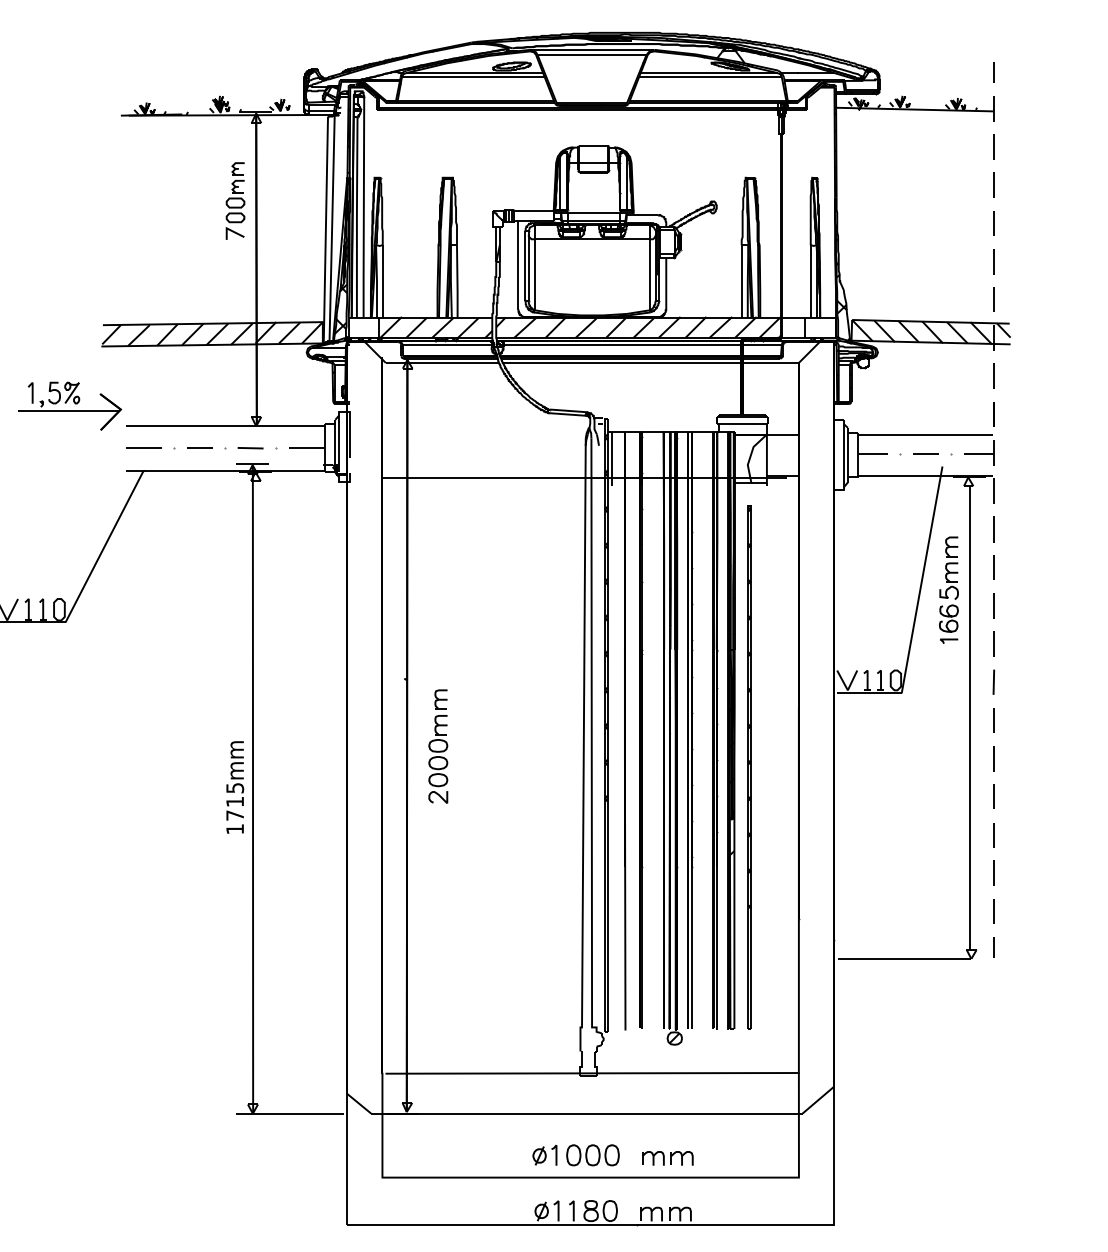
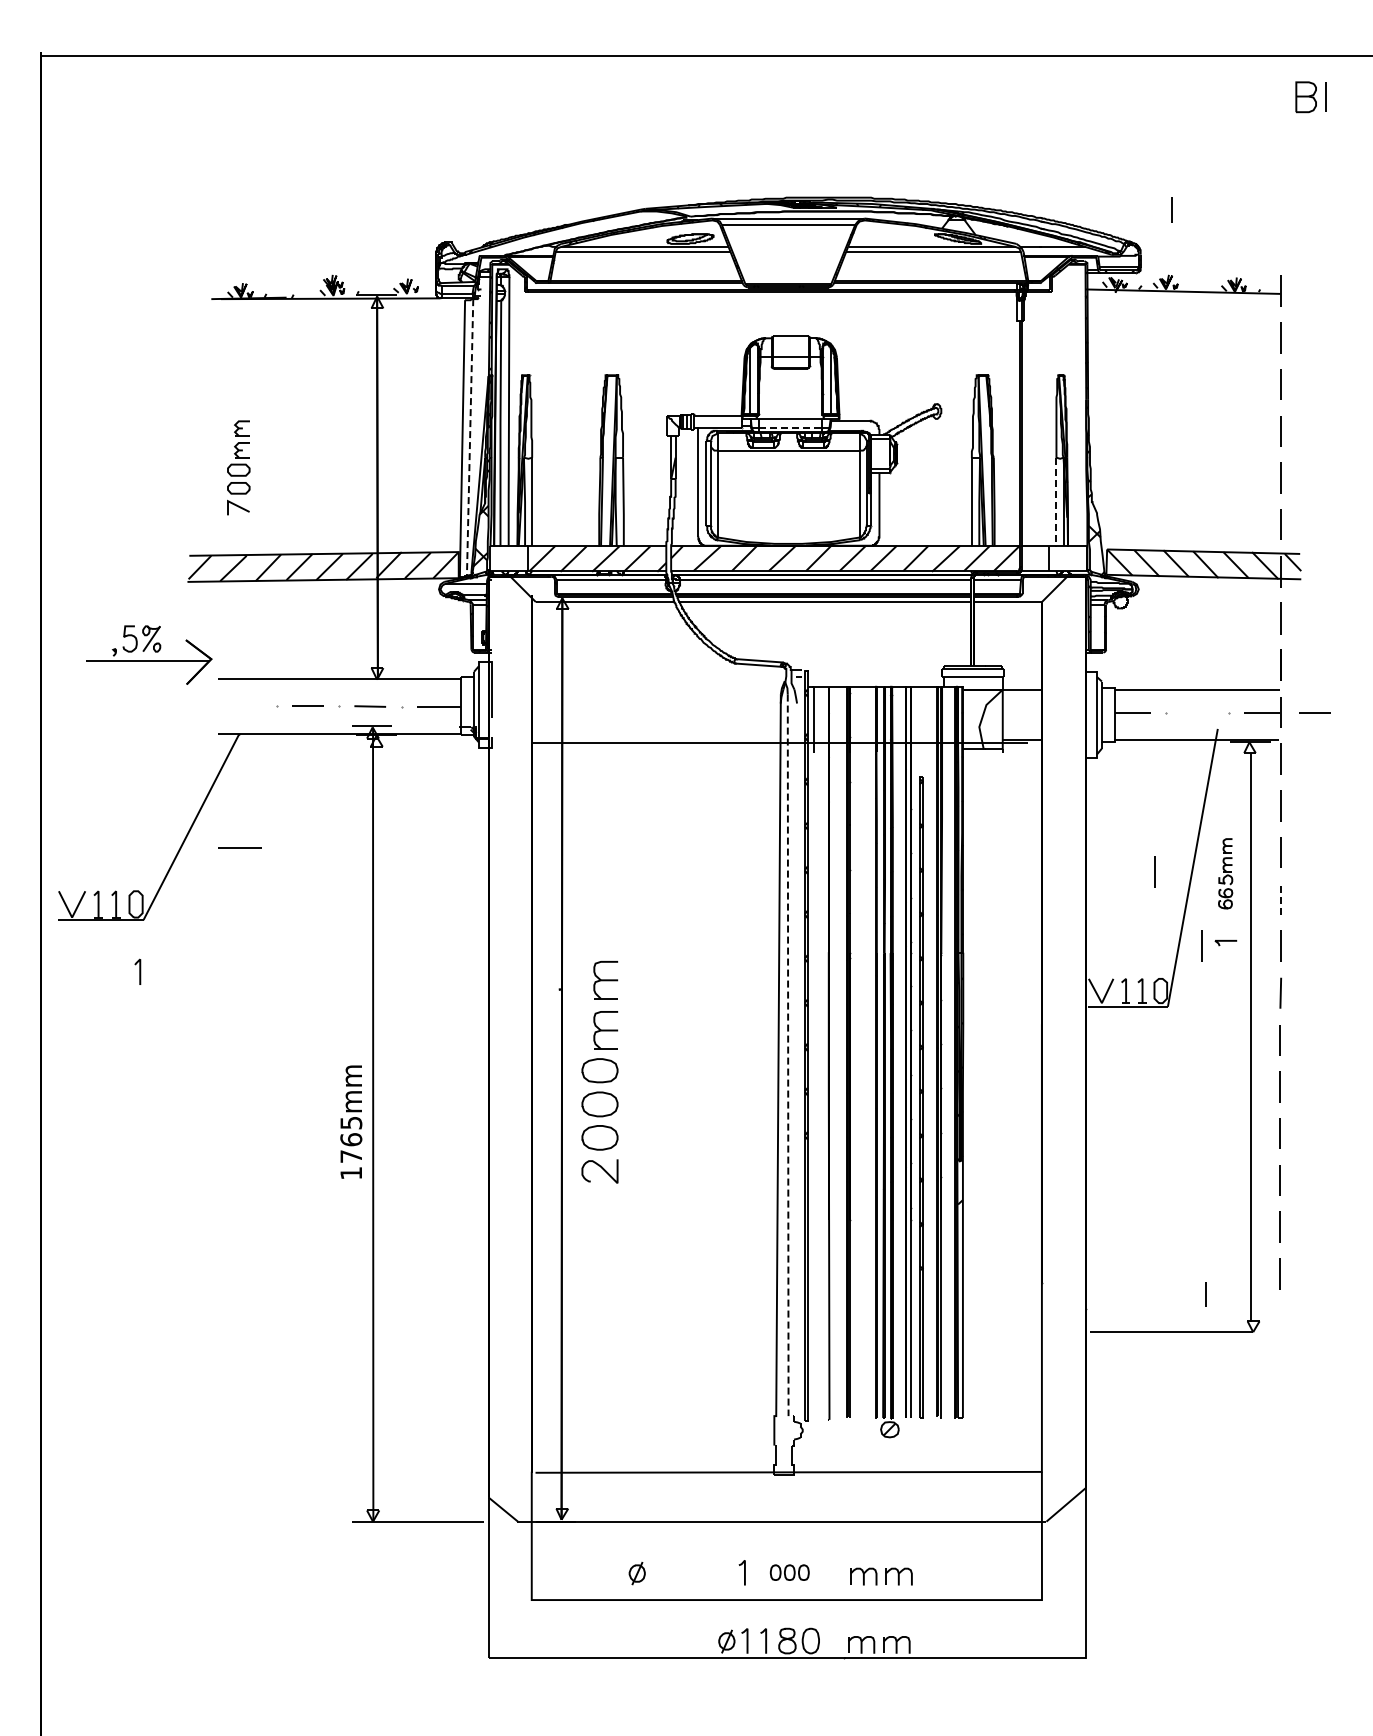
line: (993, 72) -> (1171, 209), moved
part: (235, 200) -> (238, 467), moved
line: (593, 220) -> (790, 427), solid -> dashed
line: (332, 228) -> (470, 437), solid -> dashed
line: (810, 281) -> (1056, 502), solid -> dashed
line: (32, 392) -> (139, 971), moved
line: (143, 447) -> (239, 847), moved
line: (925, 453) -> (1314, 712), moved
line: (890, 582) -> (1154, 871), added
part: (948, 584) -> (1225, 873), size x0.6
line: (994, 604) -> (1281, 898), solid -> dashed
line: (929, 643) -> (1201, 945), added
line: (592, 739) -> (788, 1063), solid -> dashed
part: (438, 746) -> (600, 1071), size x1.6
line: (748, 767) -> (920, 1097), moved
text: (235, 801) -> (351, 1139), 1715mm -> 1765mm
line: (992, 947) -> (1205, 1294), moved
part: (538, 1155) -> (636, 1573), moved
part: (592, 1155) -> (789, 1572), size x0.6

